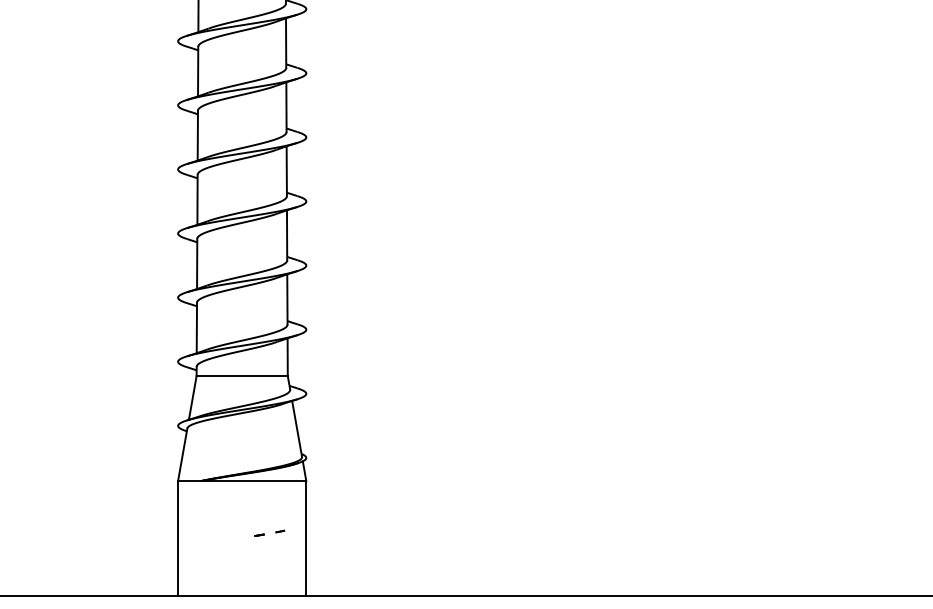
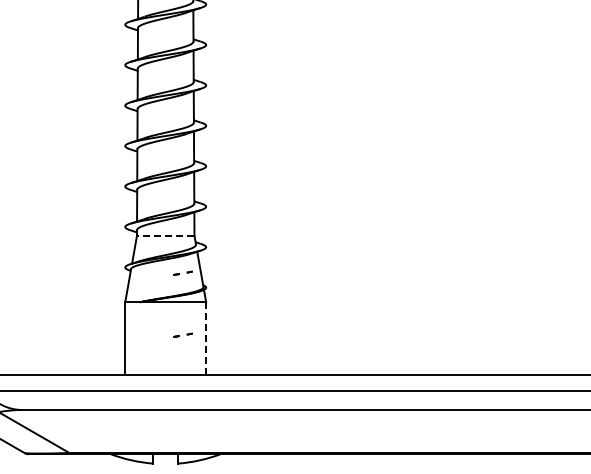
line: (241, 376) -> (165, 236), solid -> dashed
part: (268, 433) -> (182, 272), added
line: (306, 538) -> (206, 338), solid -> dashed

